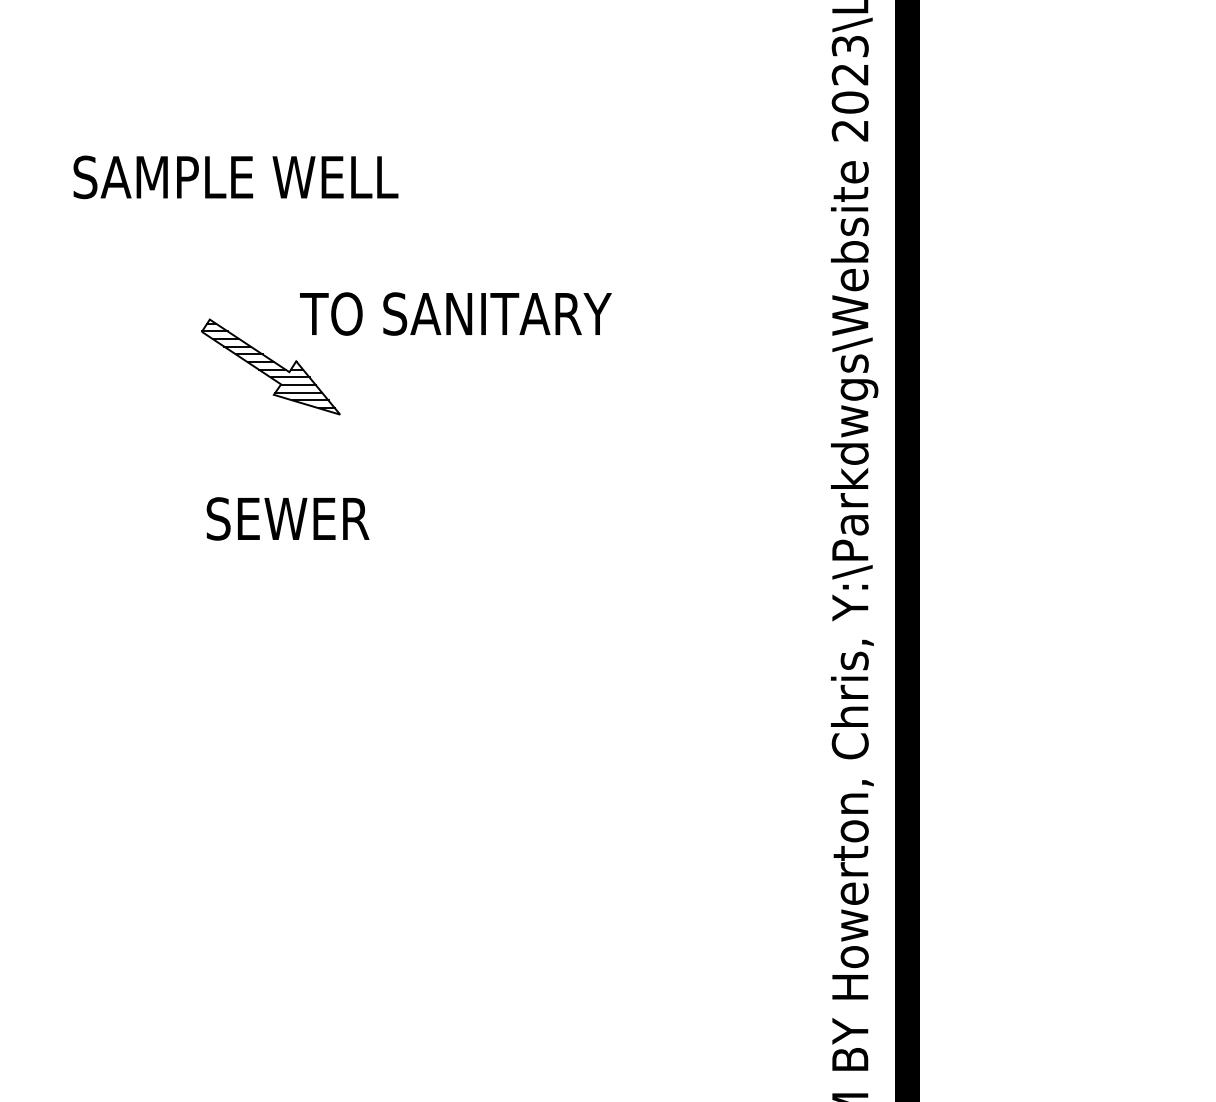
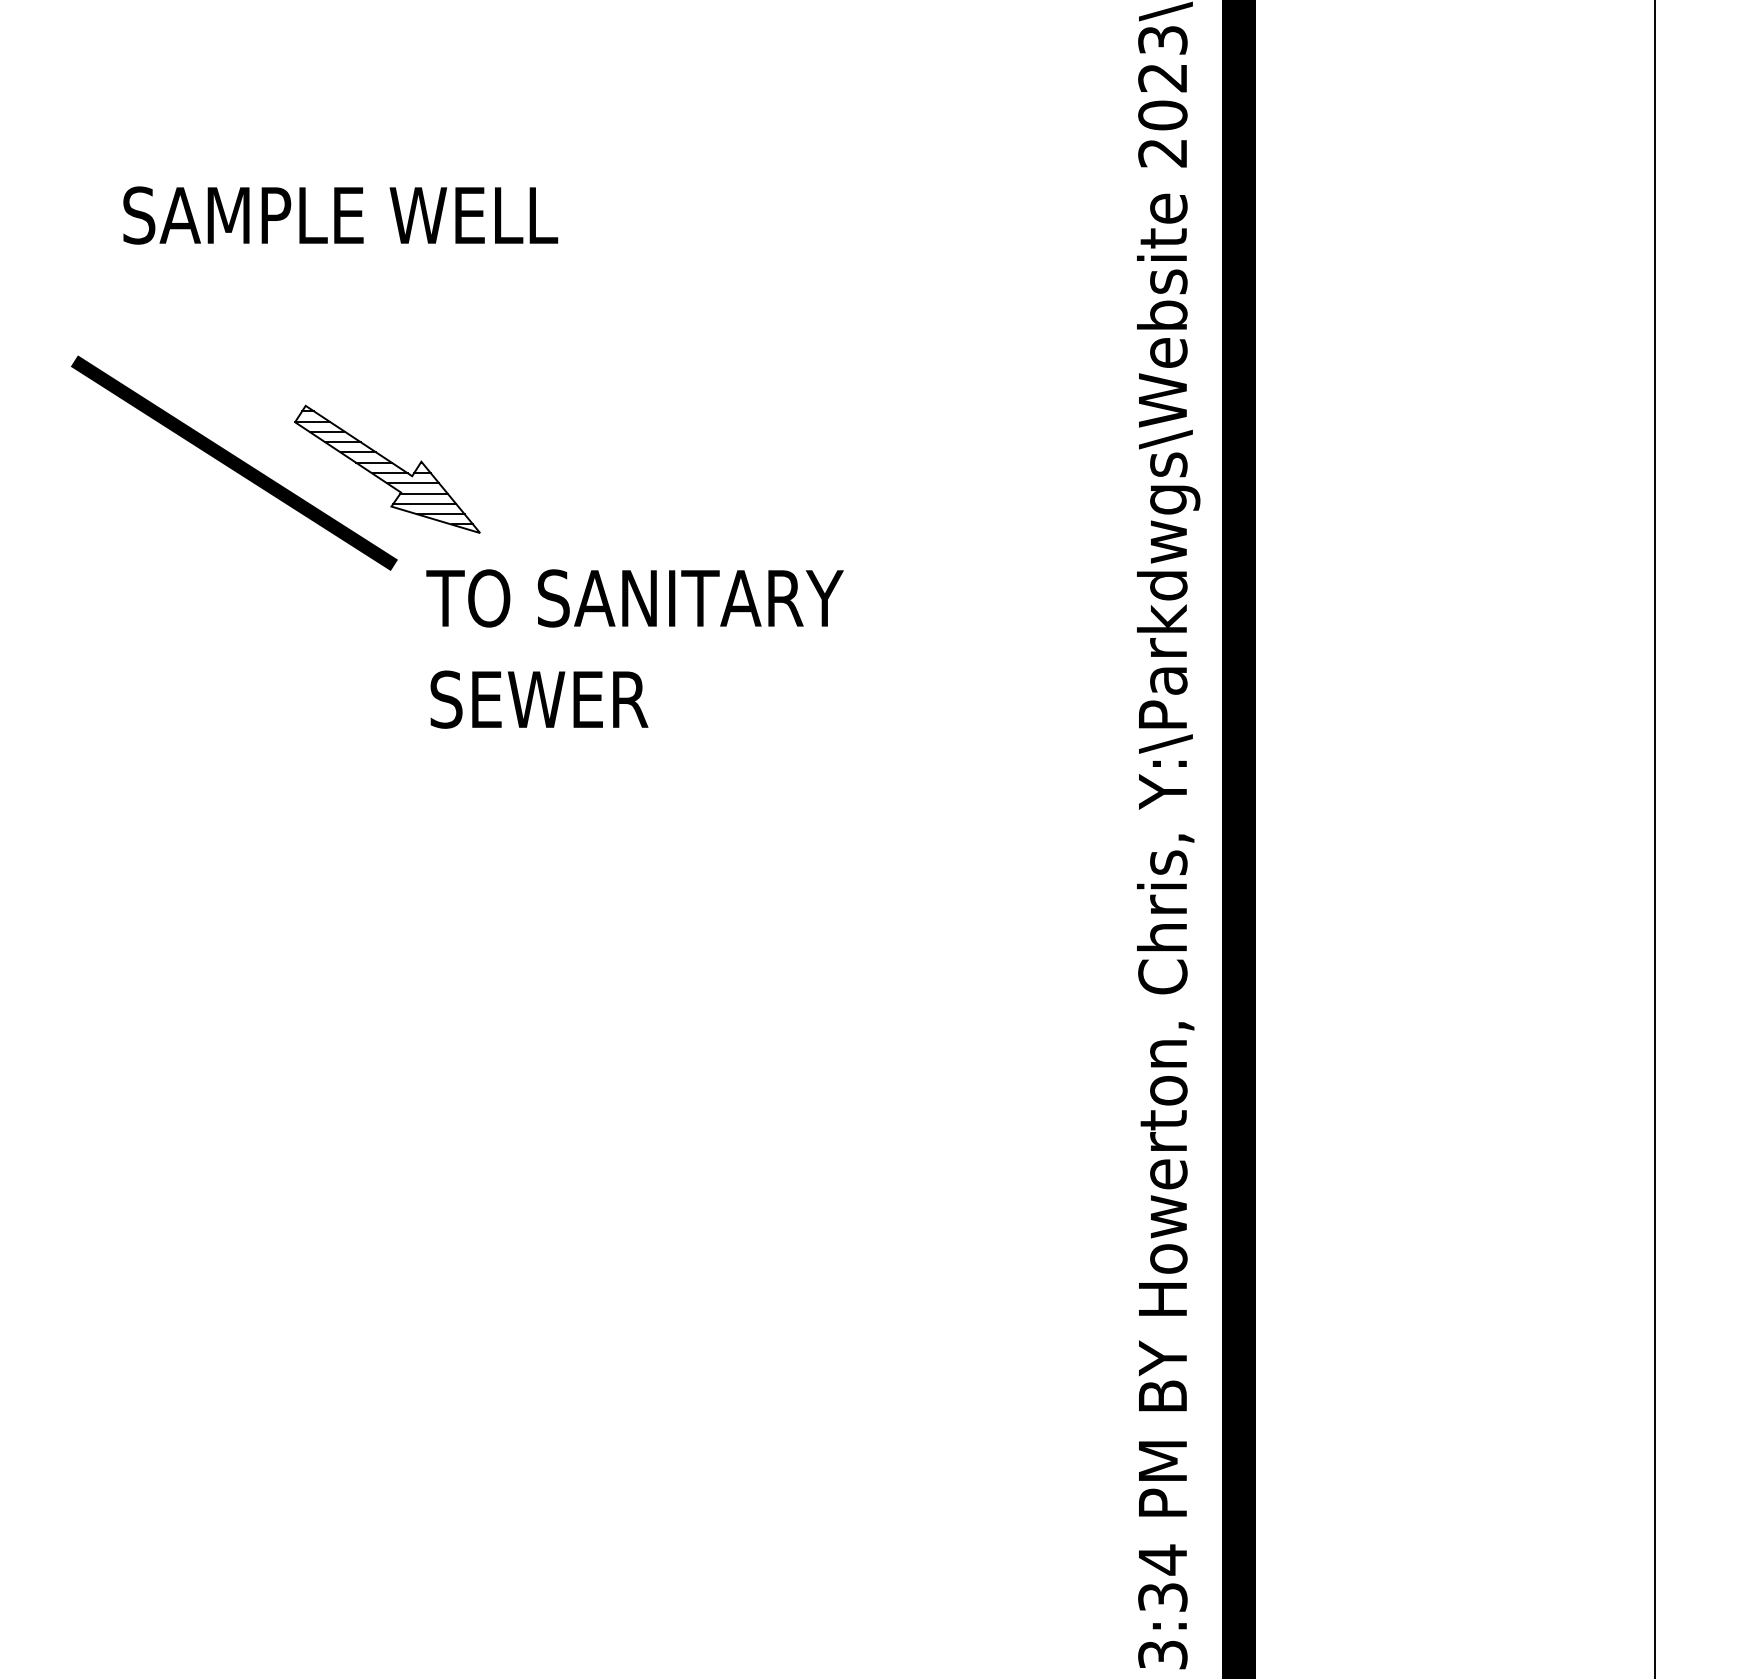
text: (455, 314) -> (634, 598), moved
line: (156, 361) -> (234, 462), added
text: (288, 518) -> (539, 699), moved

